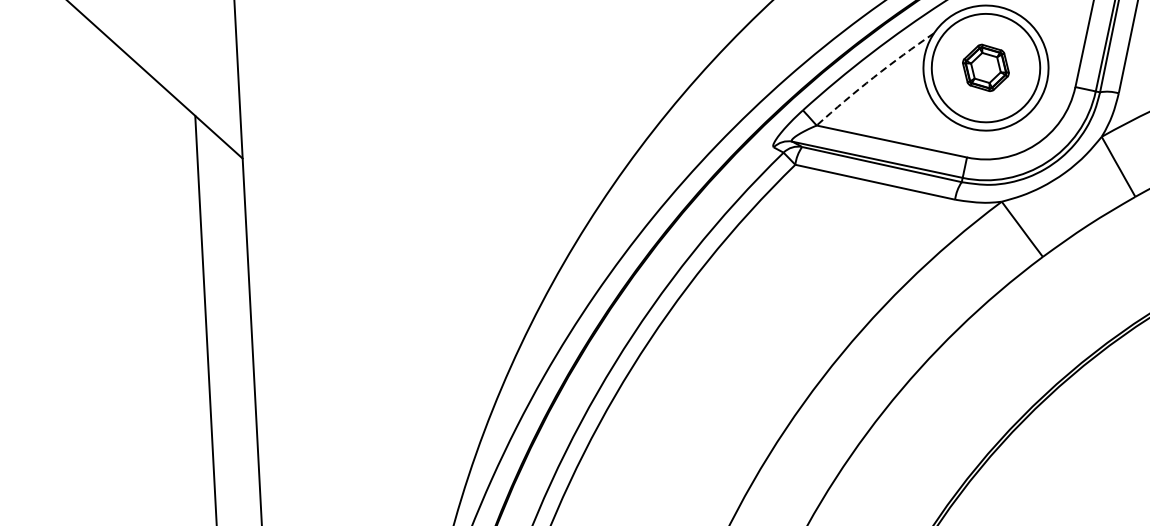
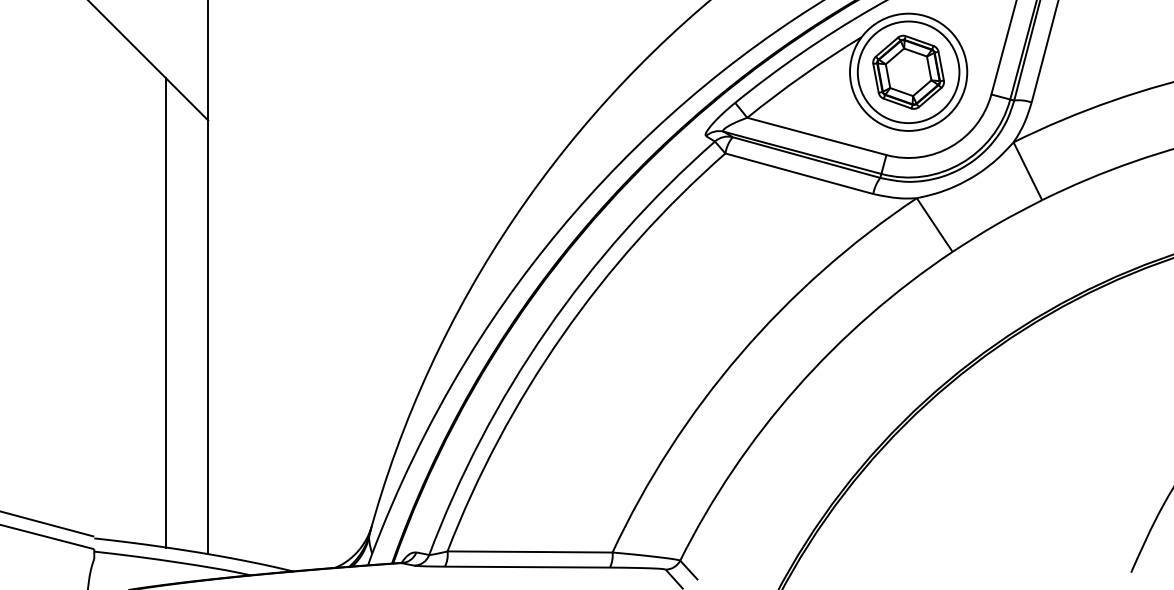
part: (985, 67) -> (908, 71), size x1.67
arc: (874, 77) -> (803, 75), dashed -> solid

